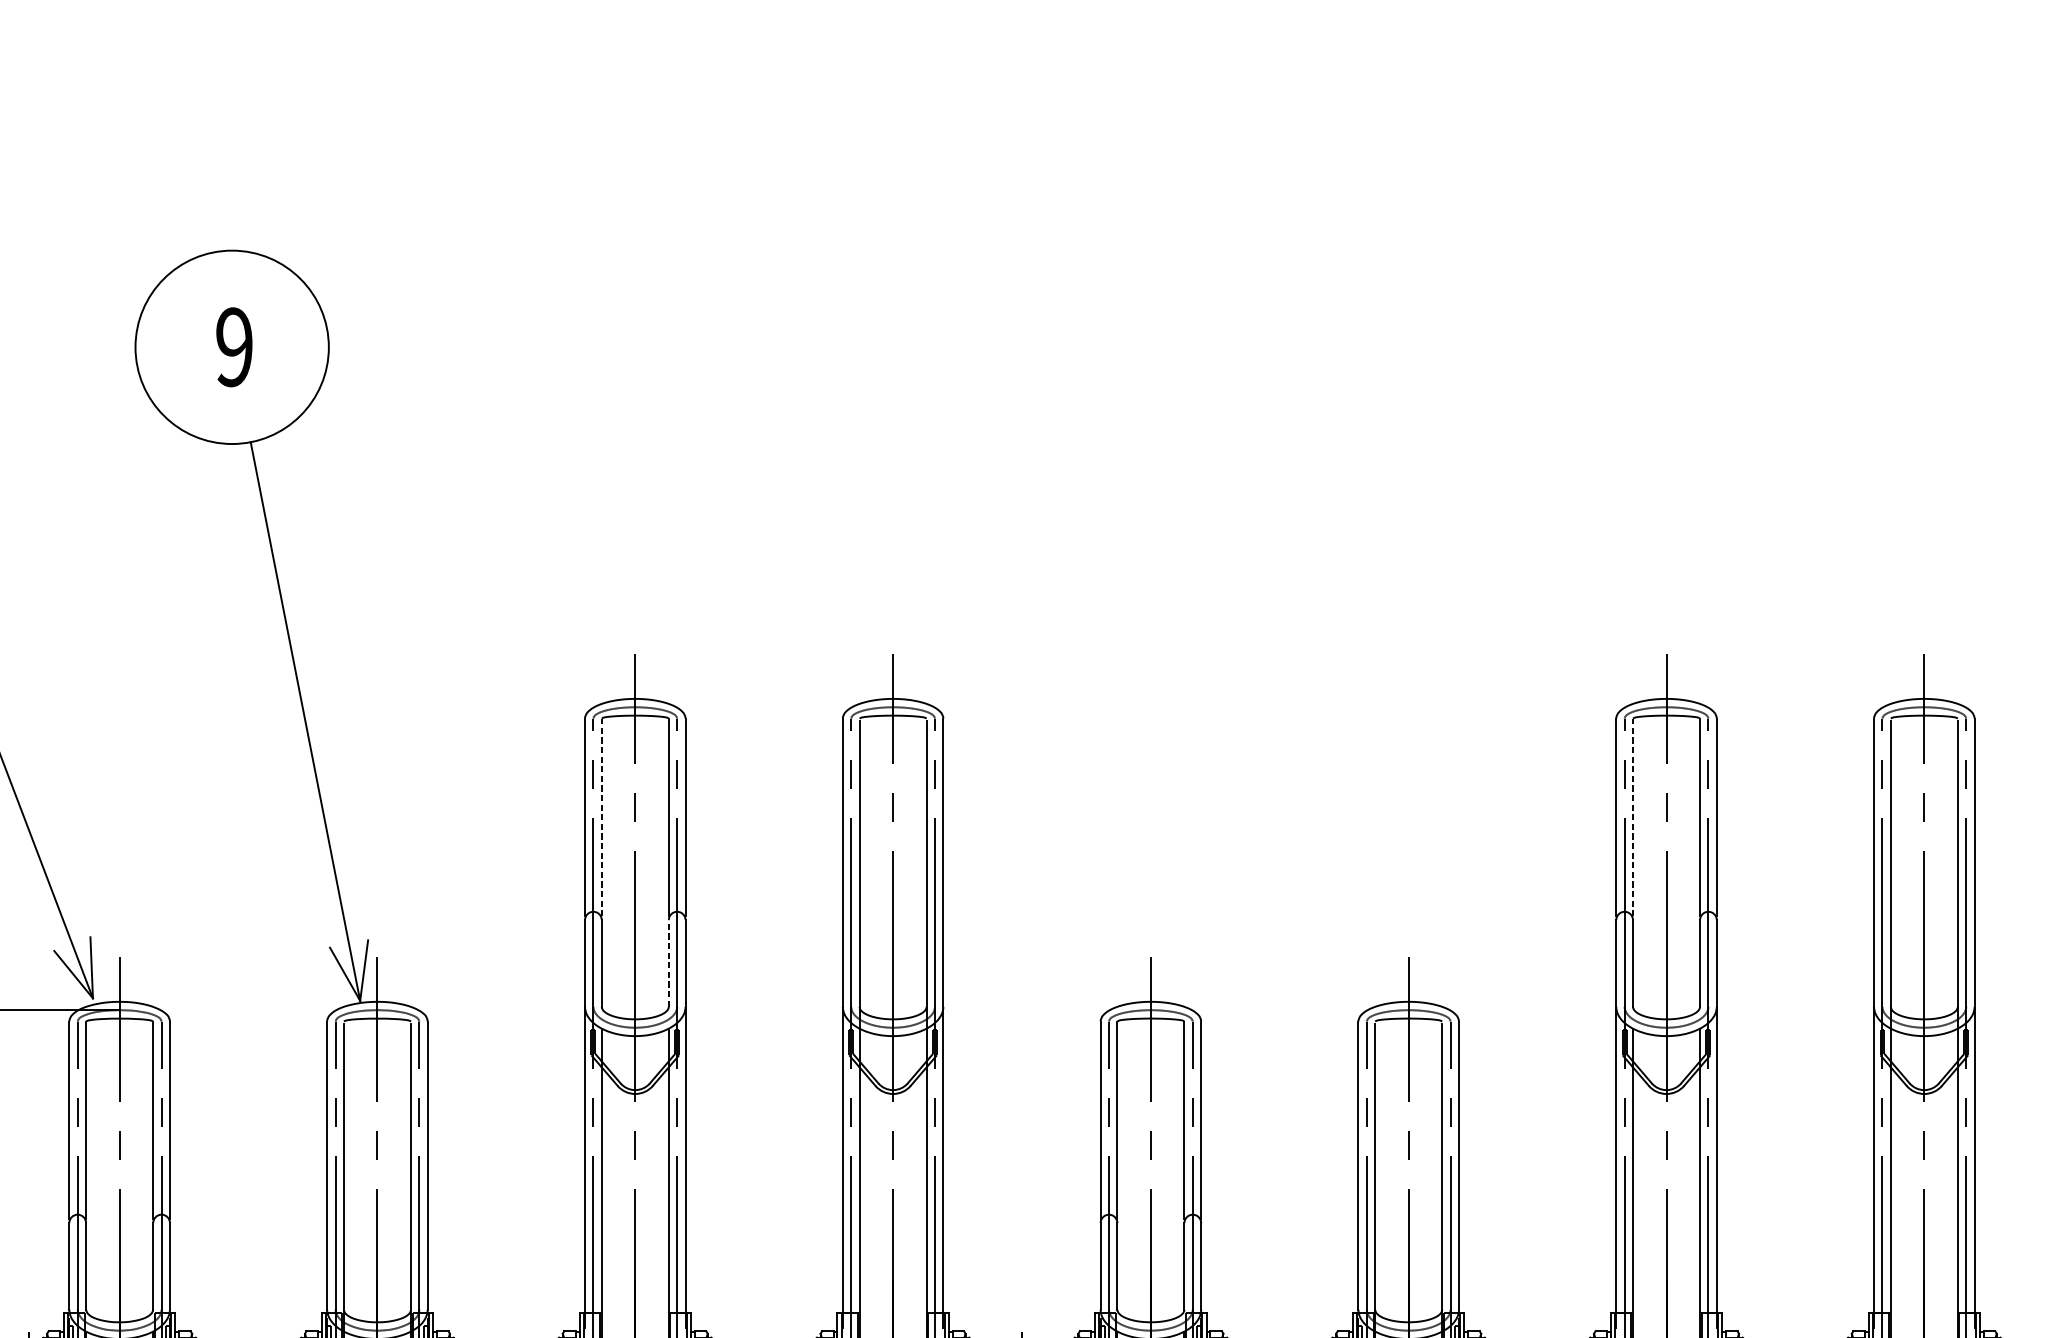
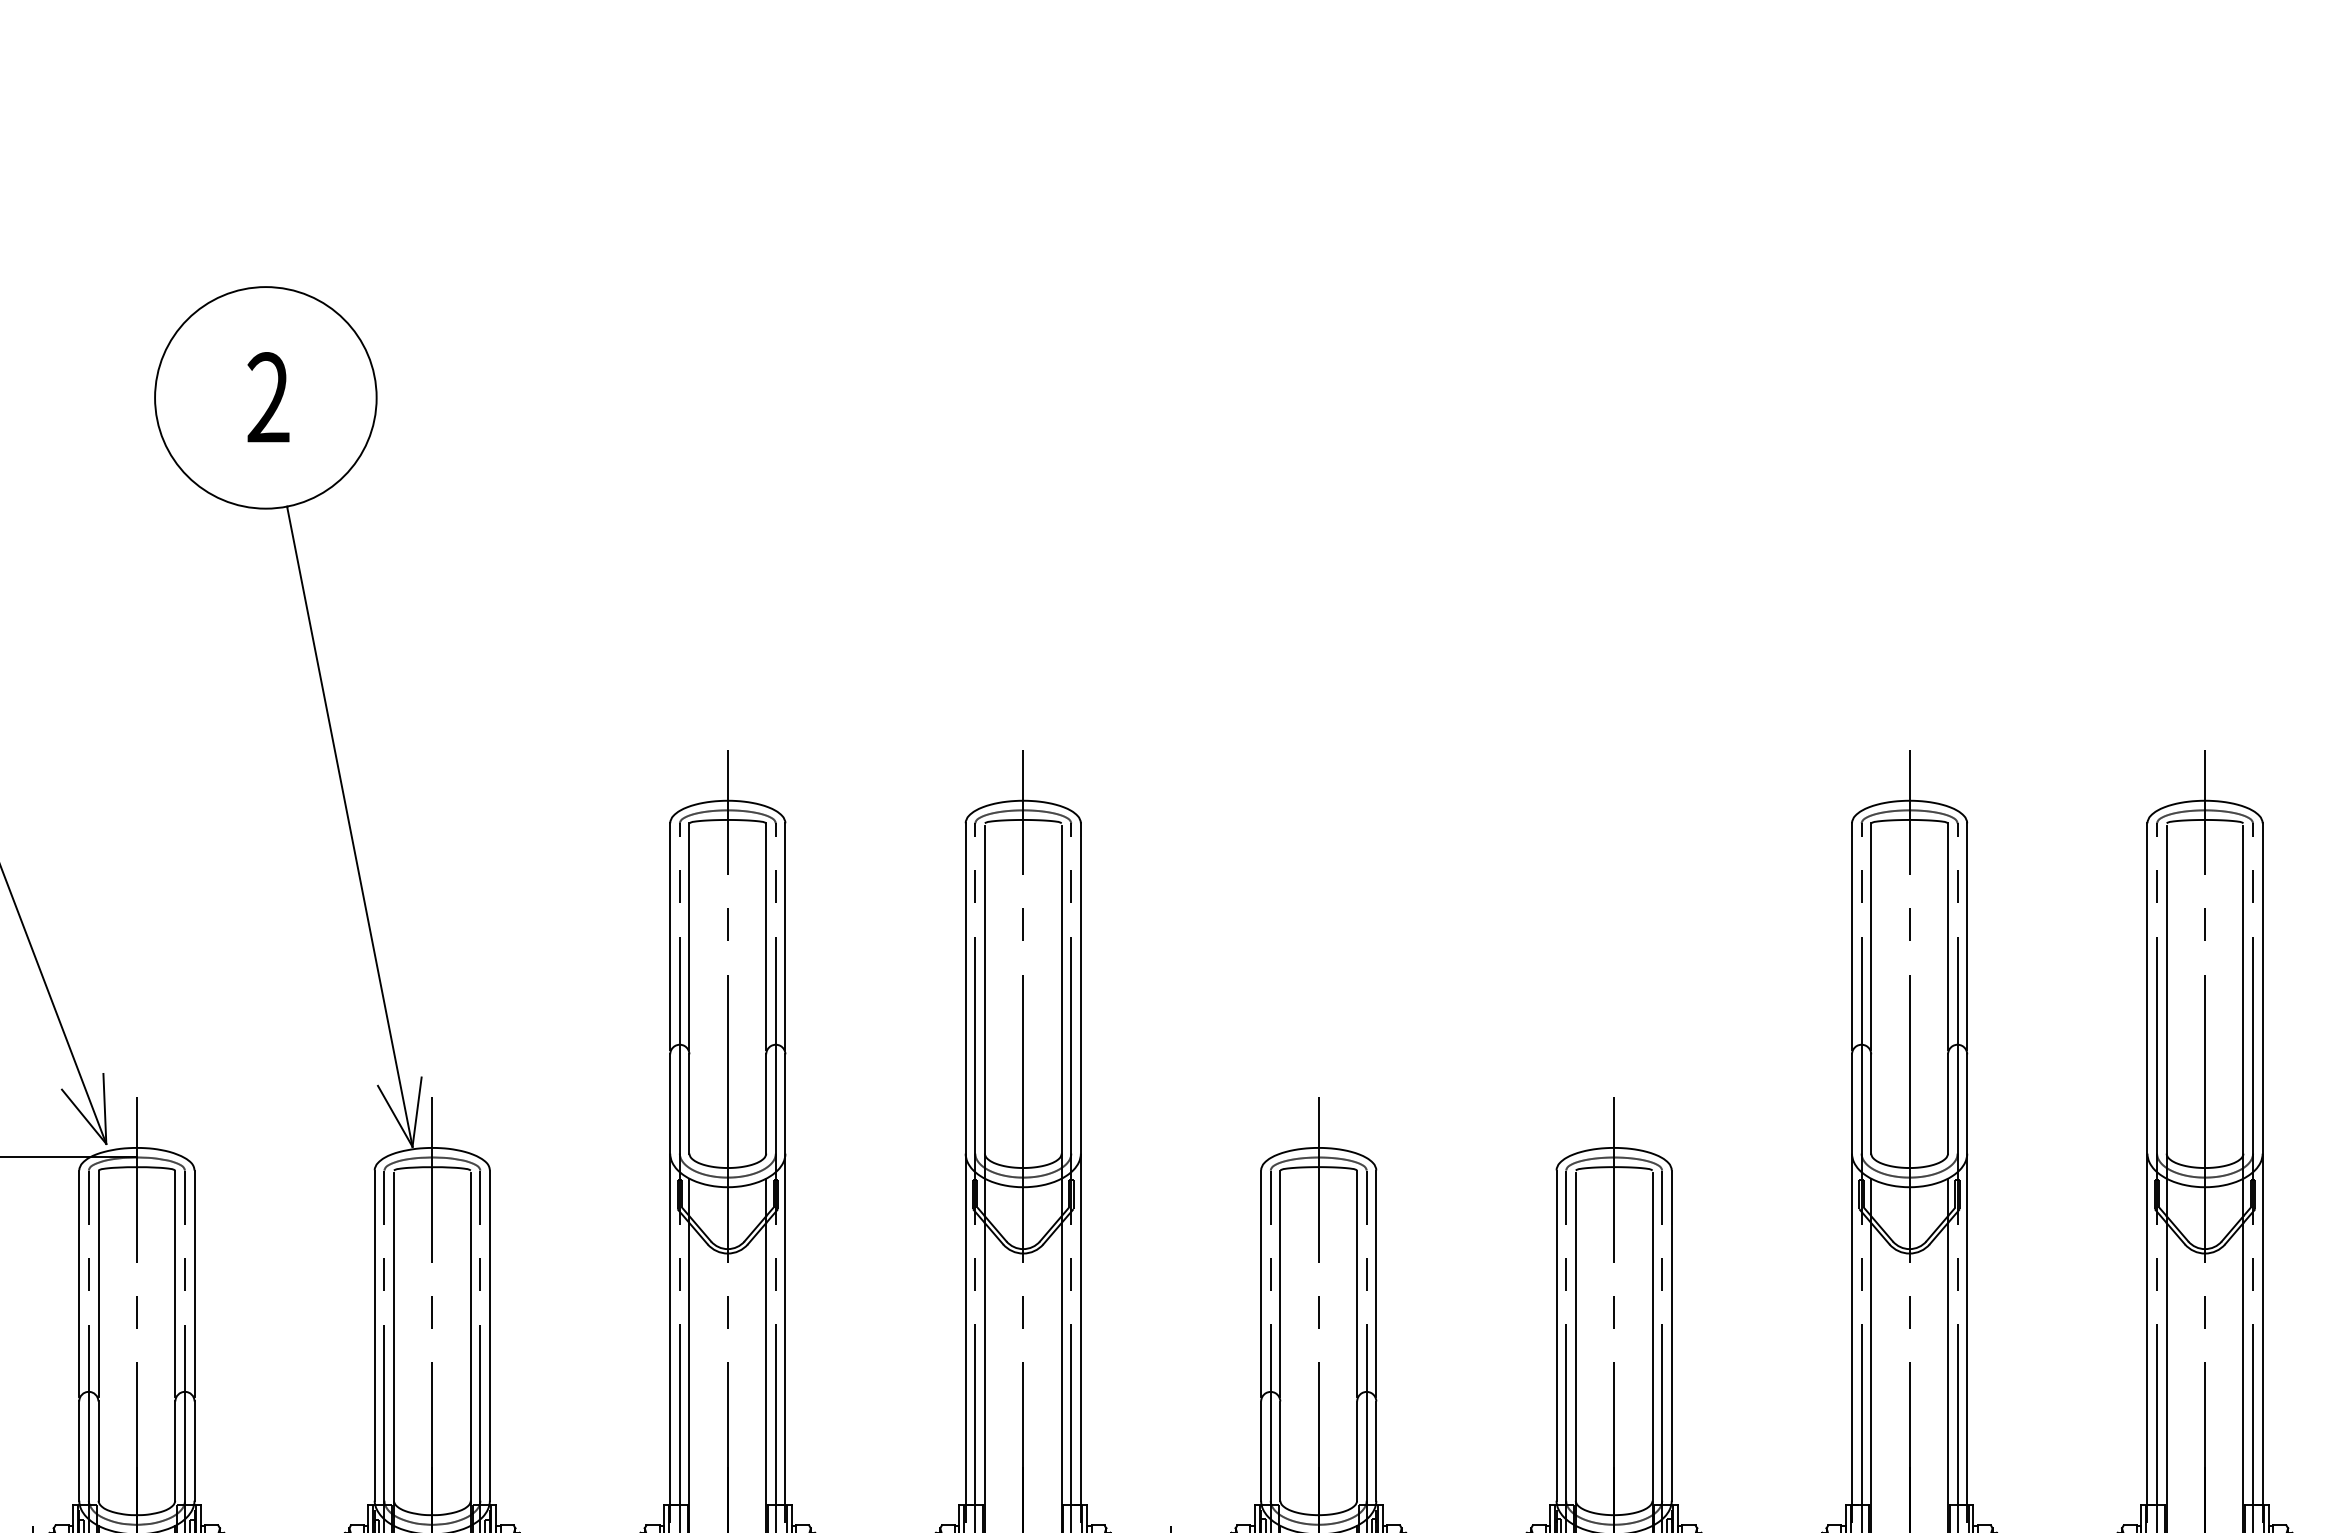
text: (234, 347) -> (268, 397), 9 -> 2
line: (601, 817) -> (689, 936), dashed -> solid
line: (1633, 817) -> (1871, 936), dashed -> solid
line: (669, 963) -> (766, 1103), dashed -> solid

